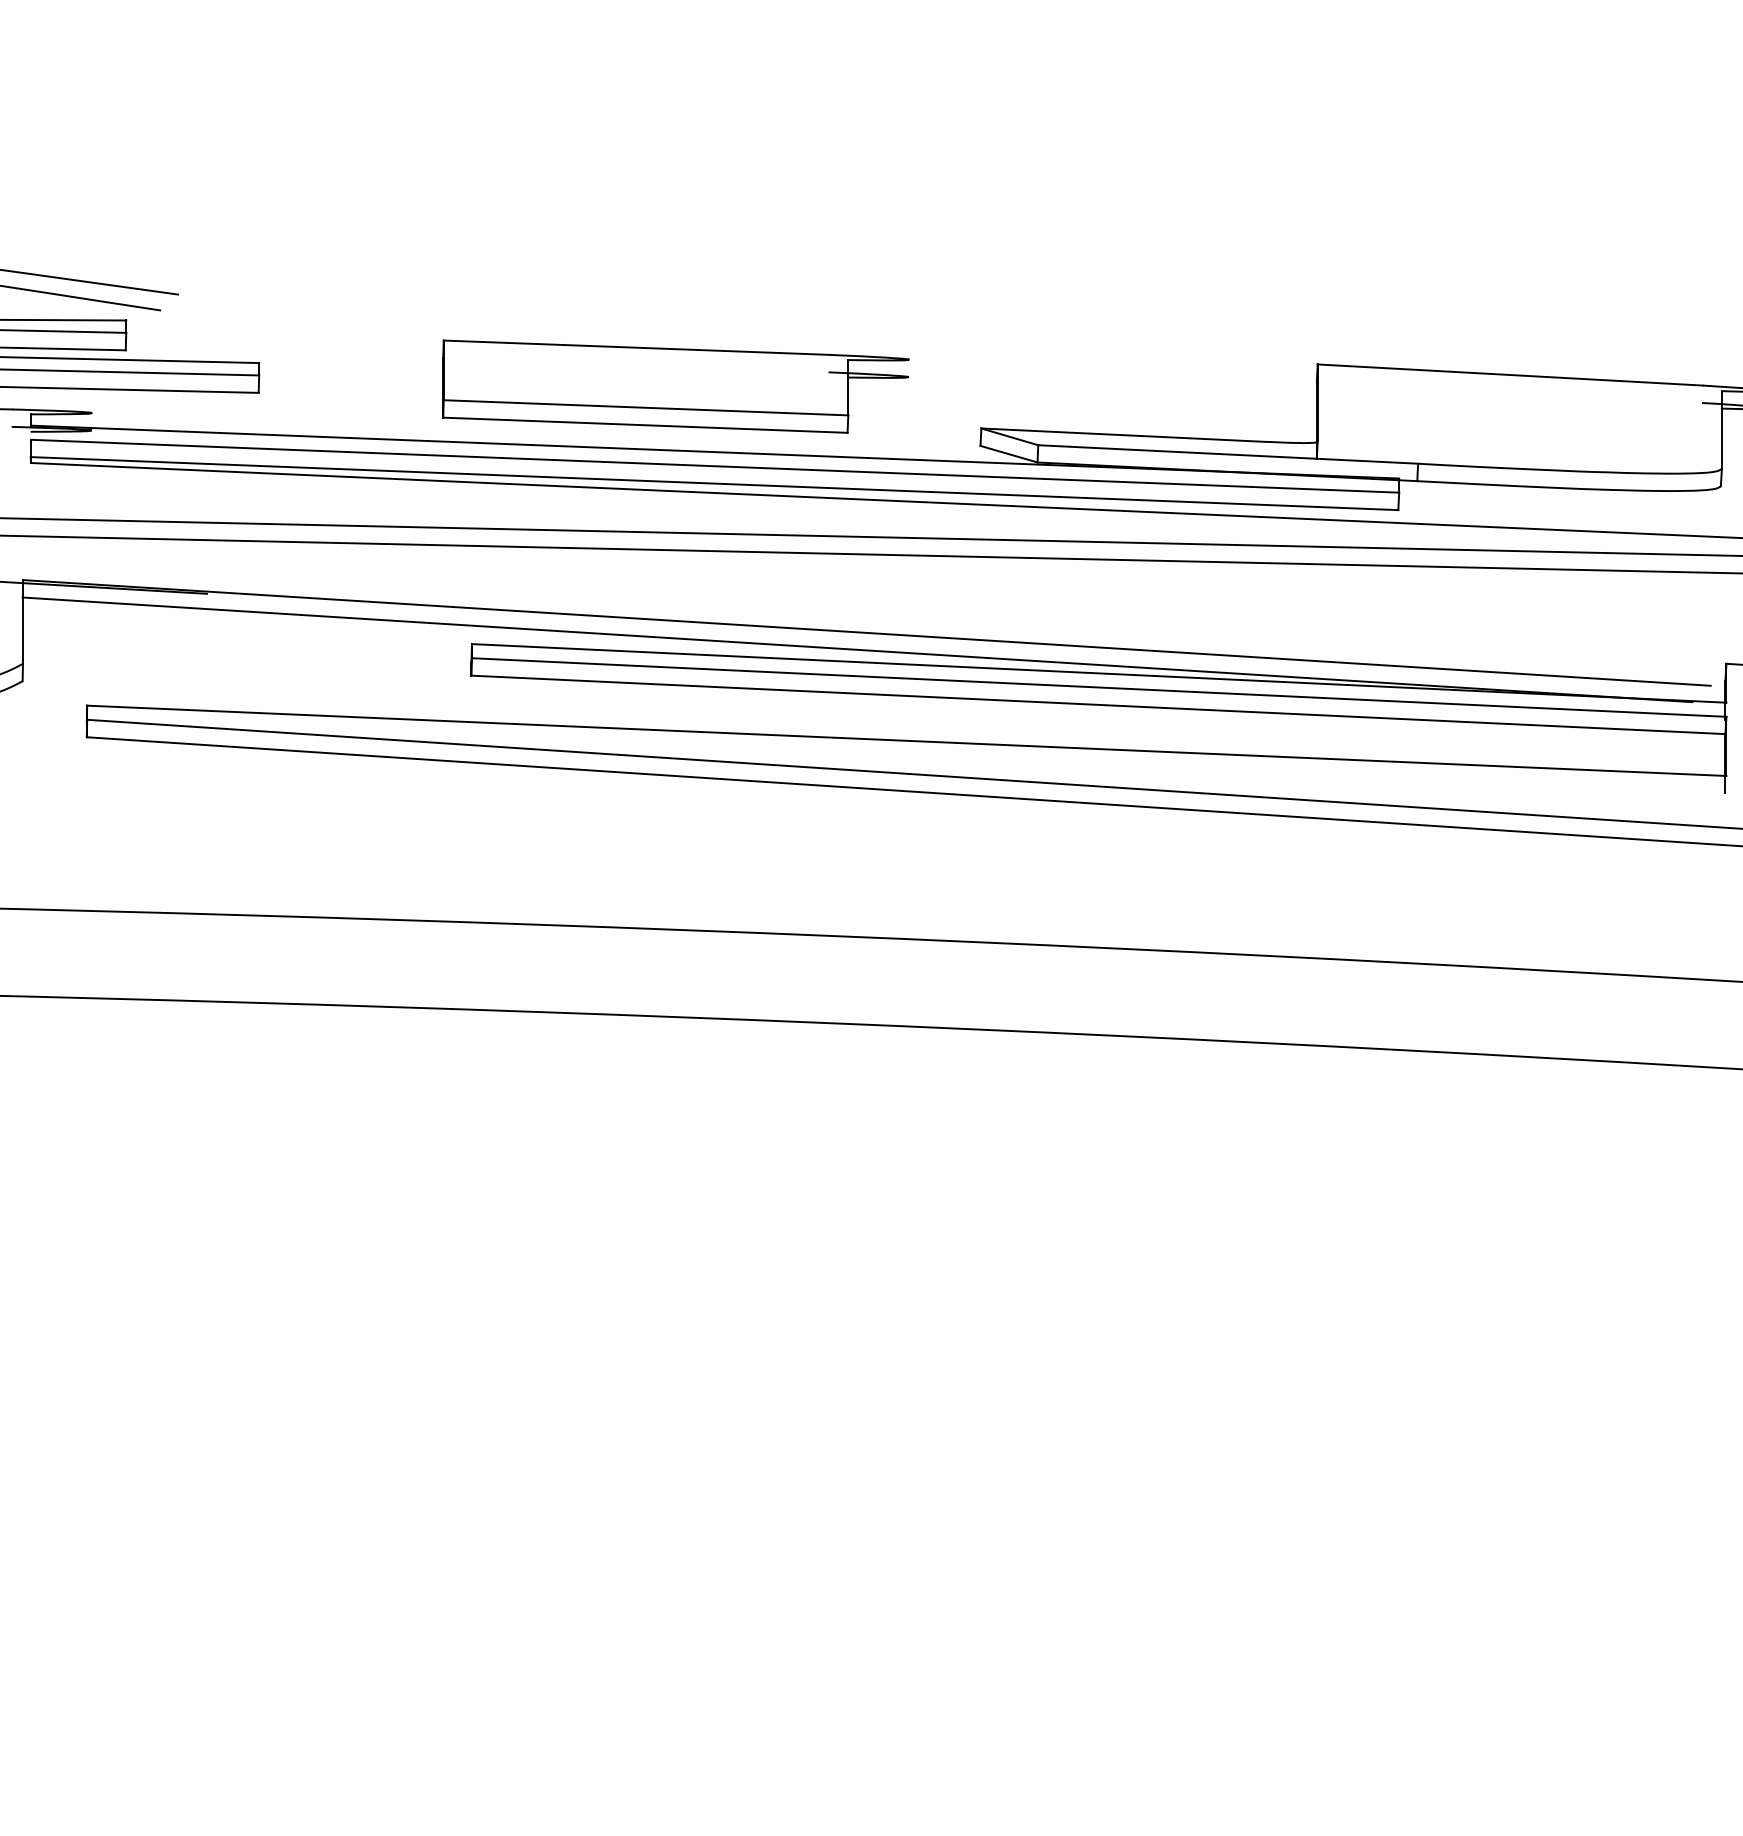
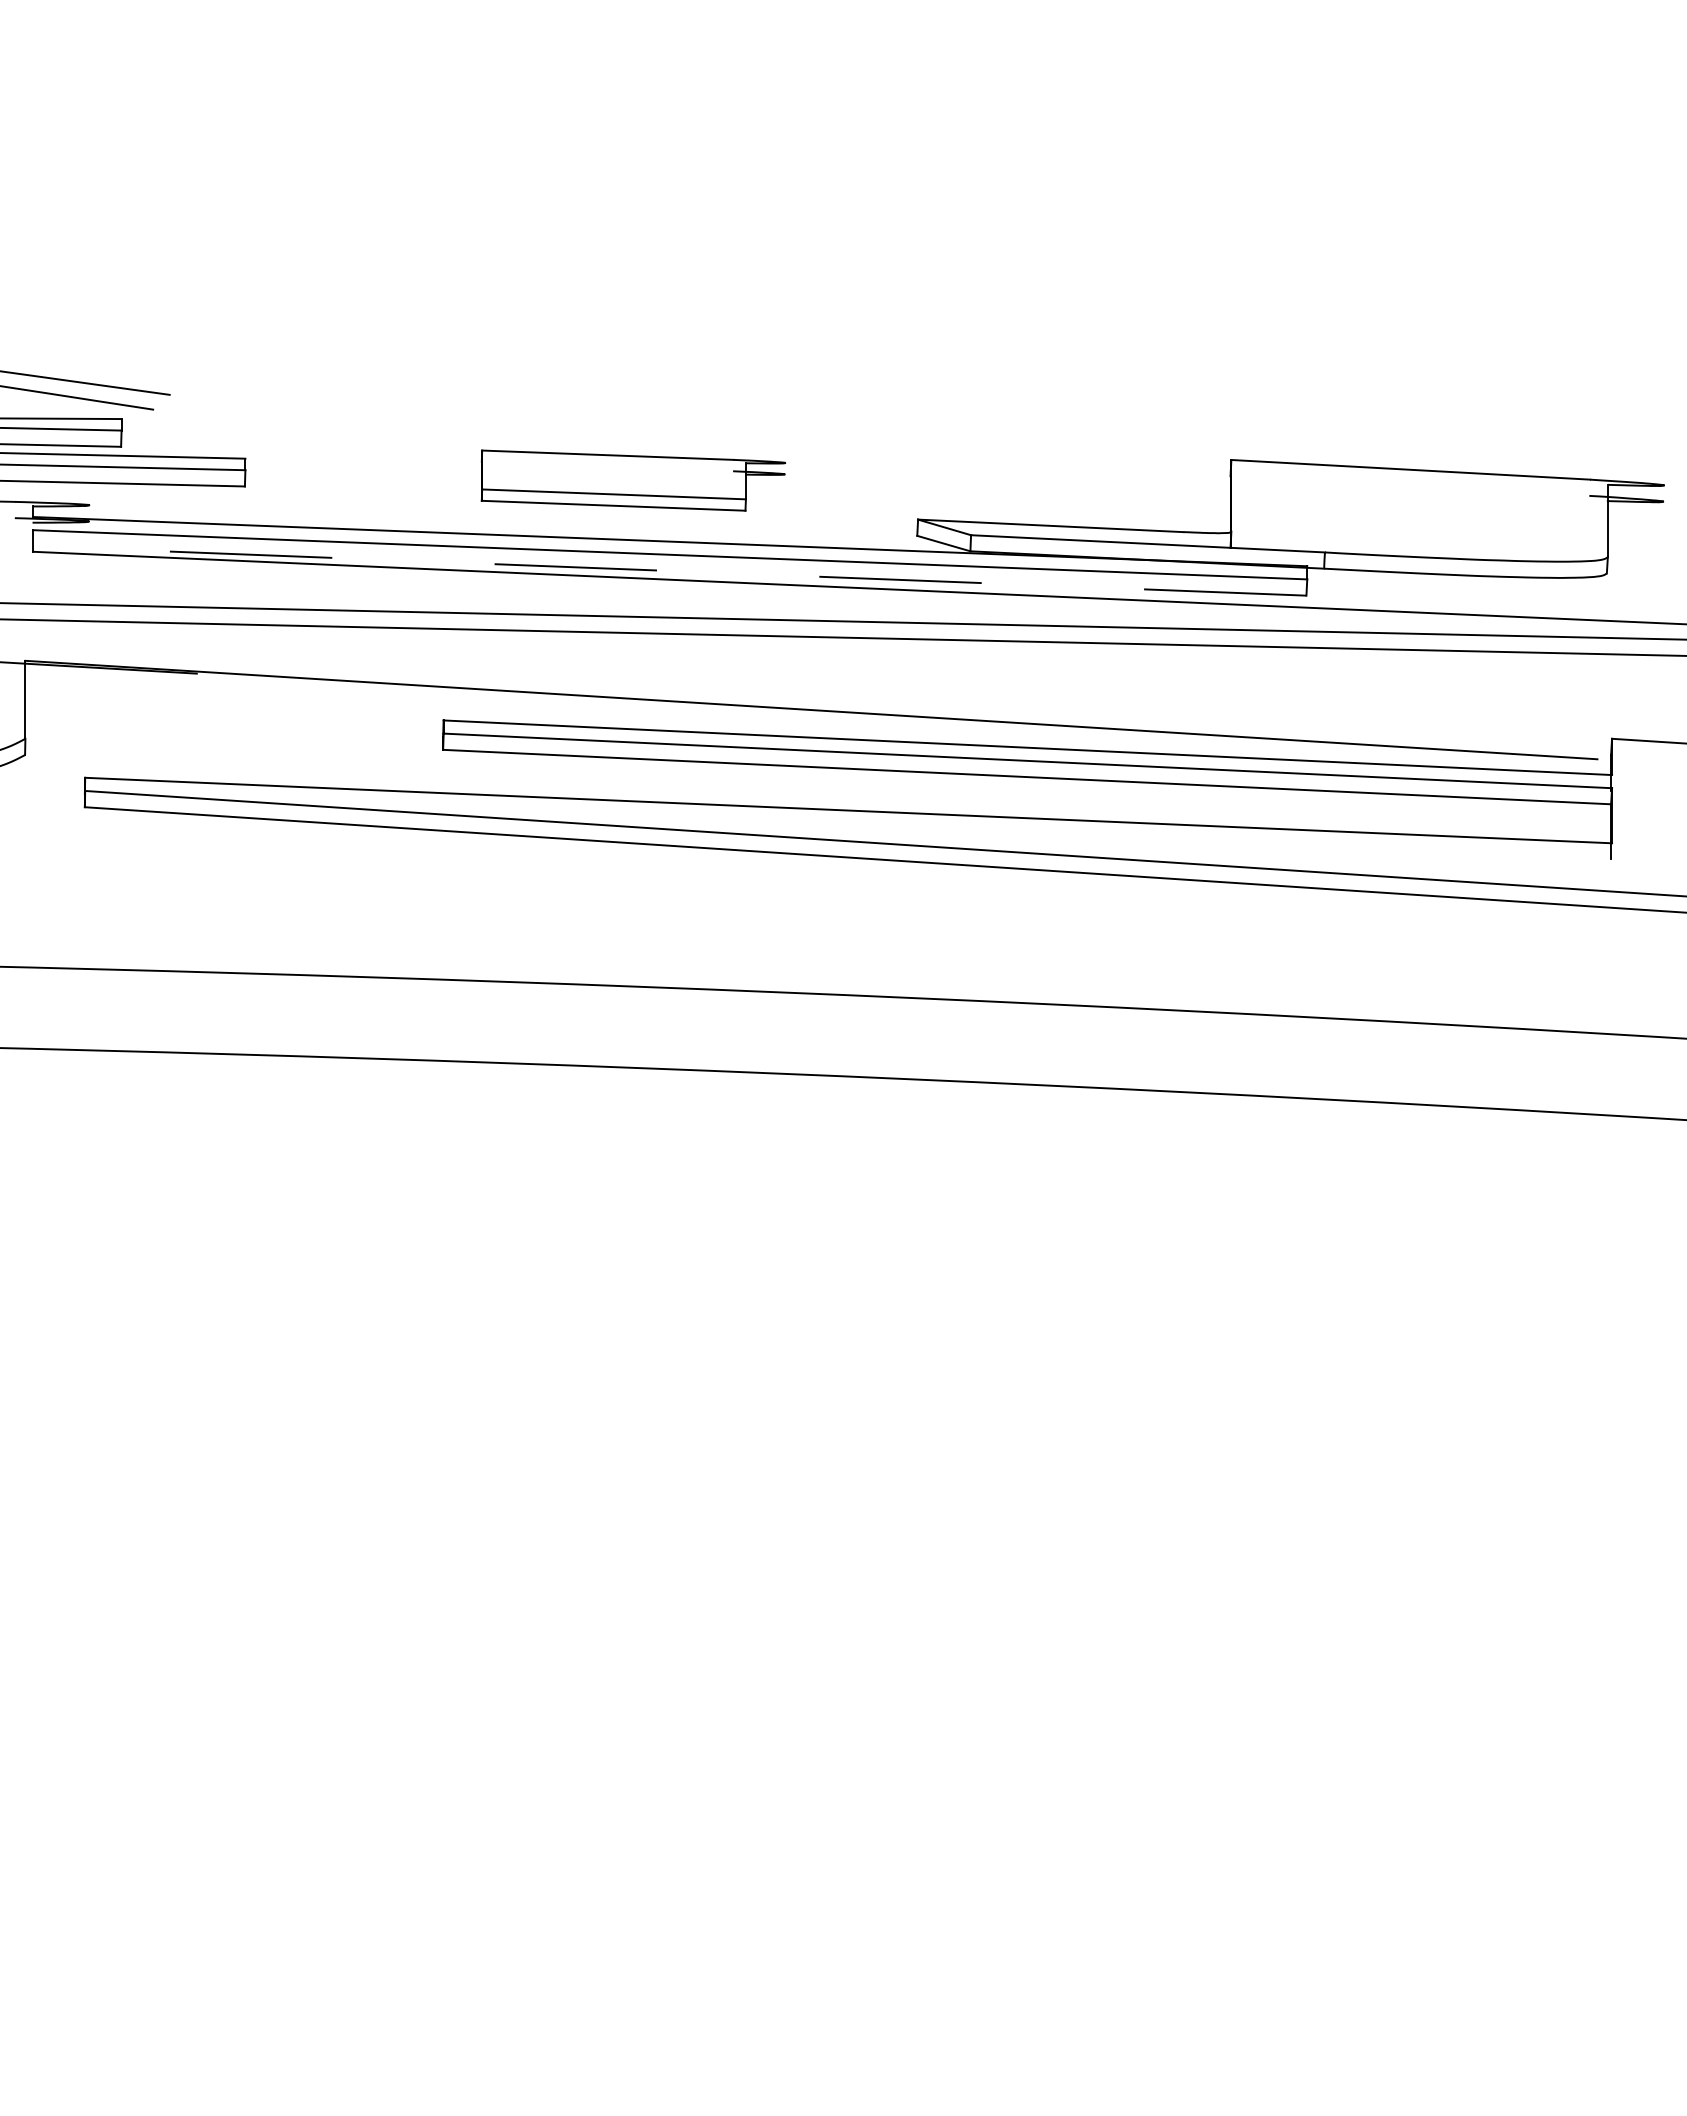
part: (675, 386) -> (633, 480), size x0.7
line: (713, 483) -> (668, 570), solid -> dashed
line: (857, 649) -> (802, 725), removed

